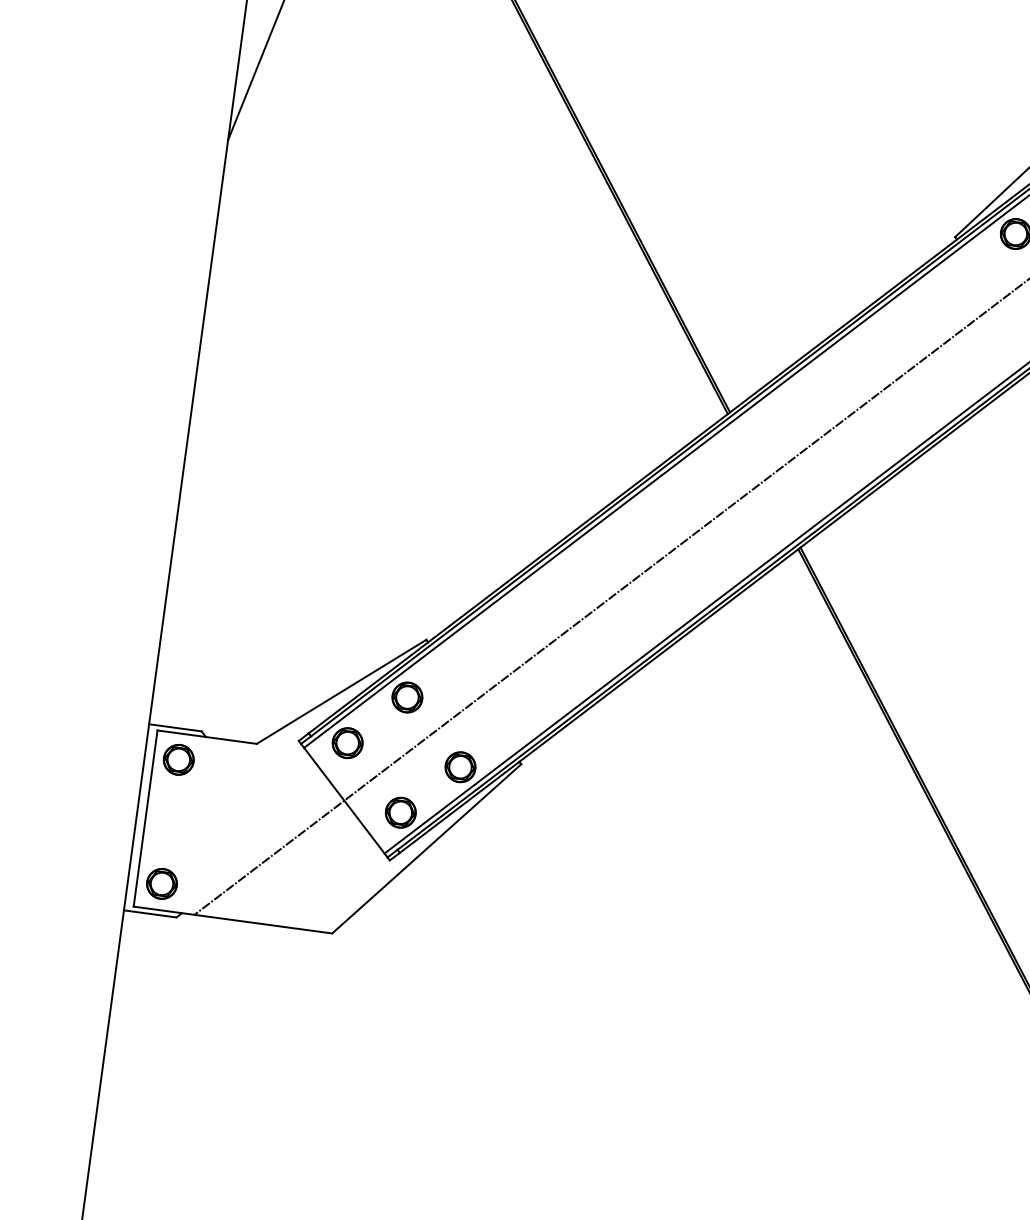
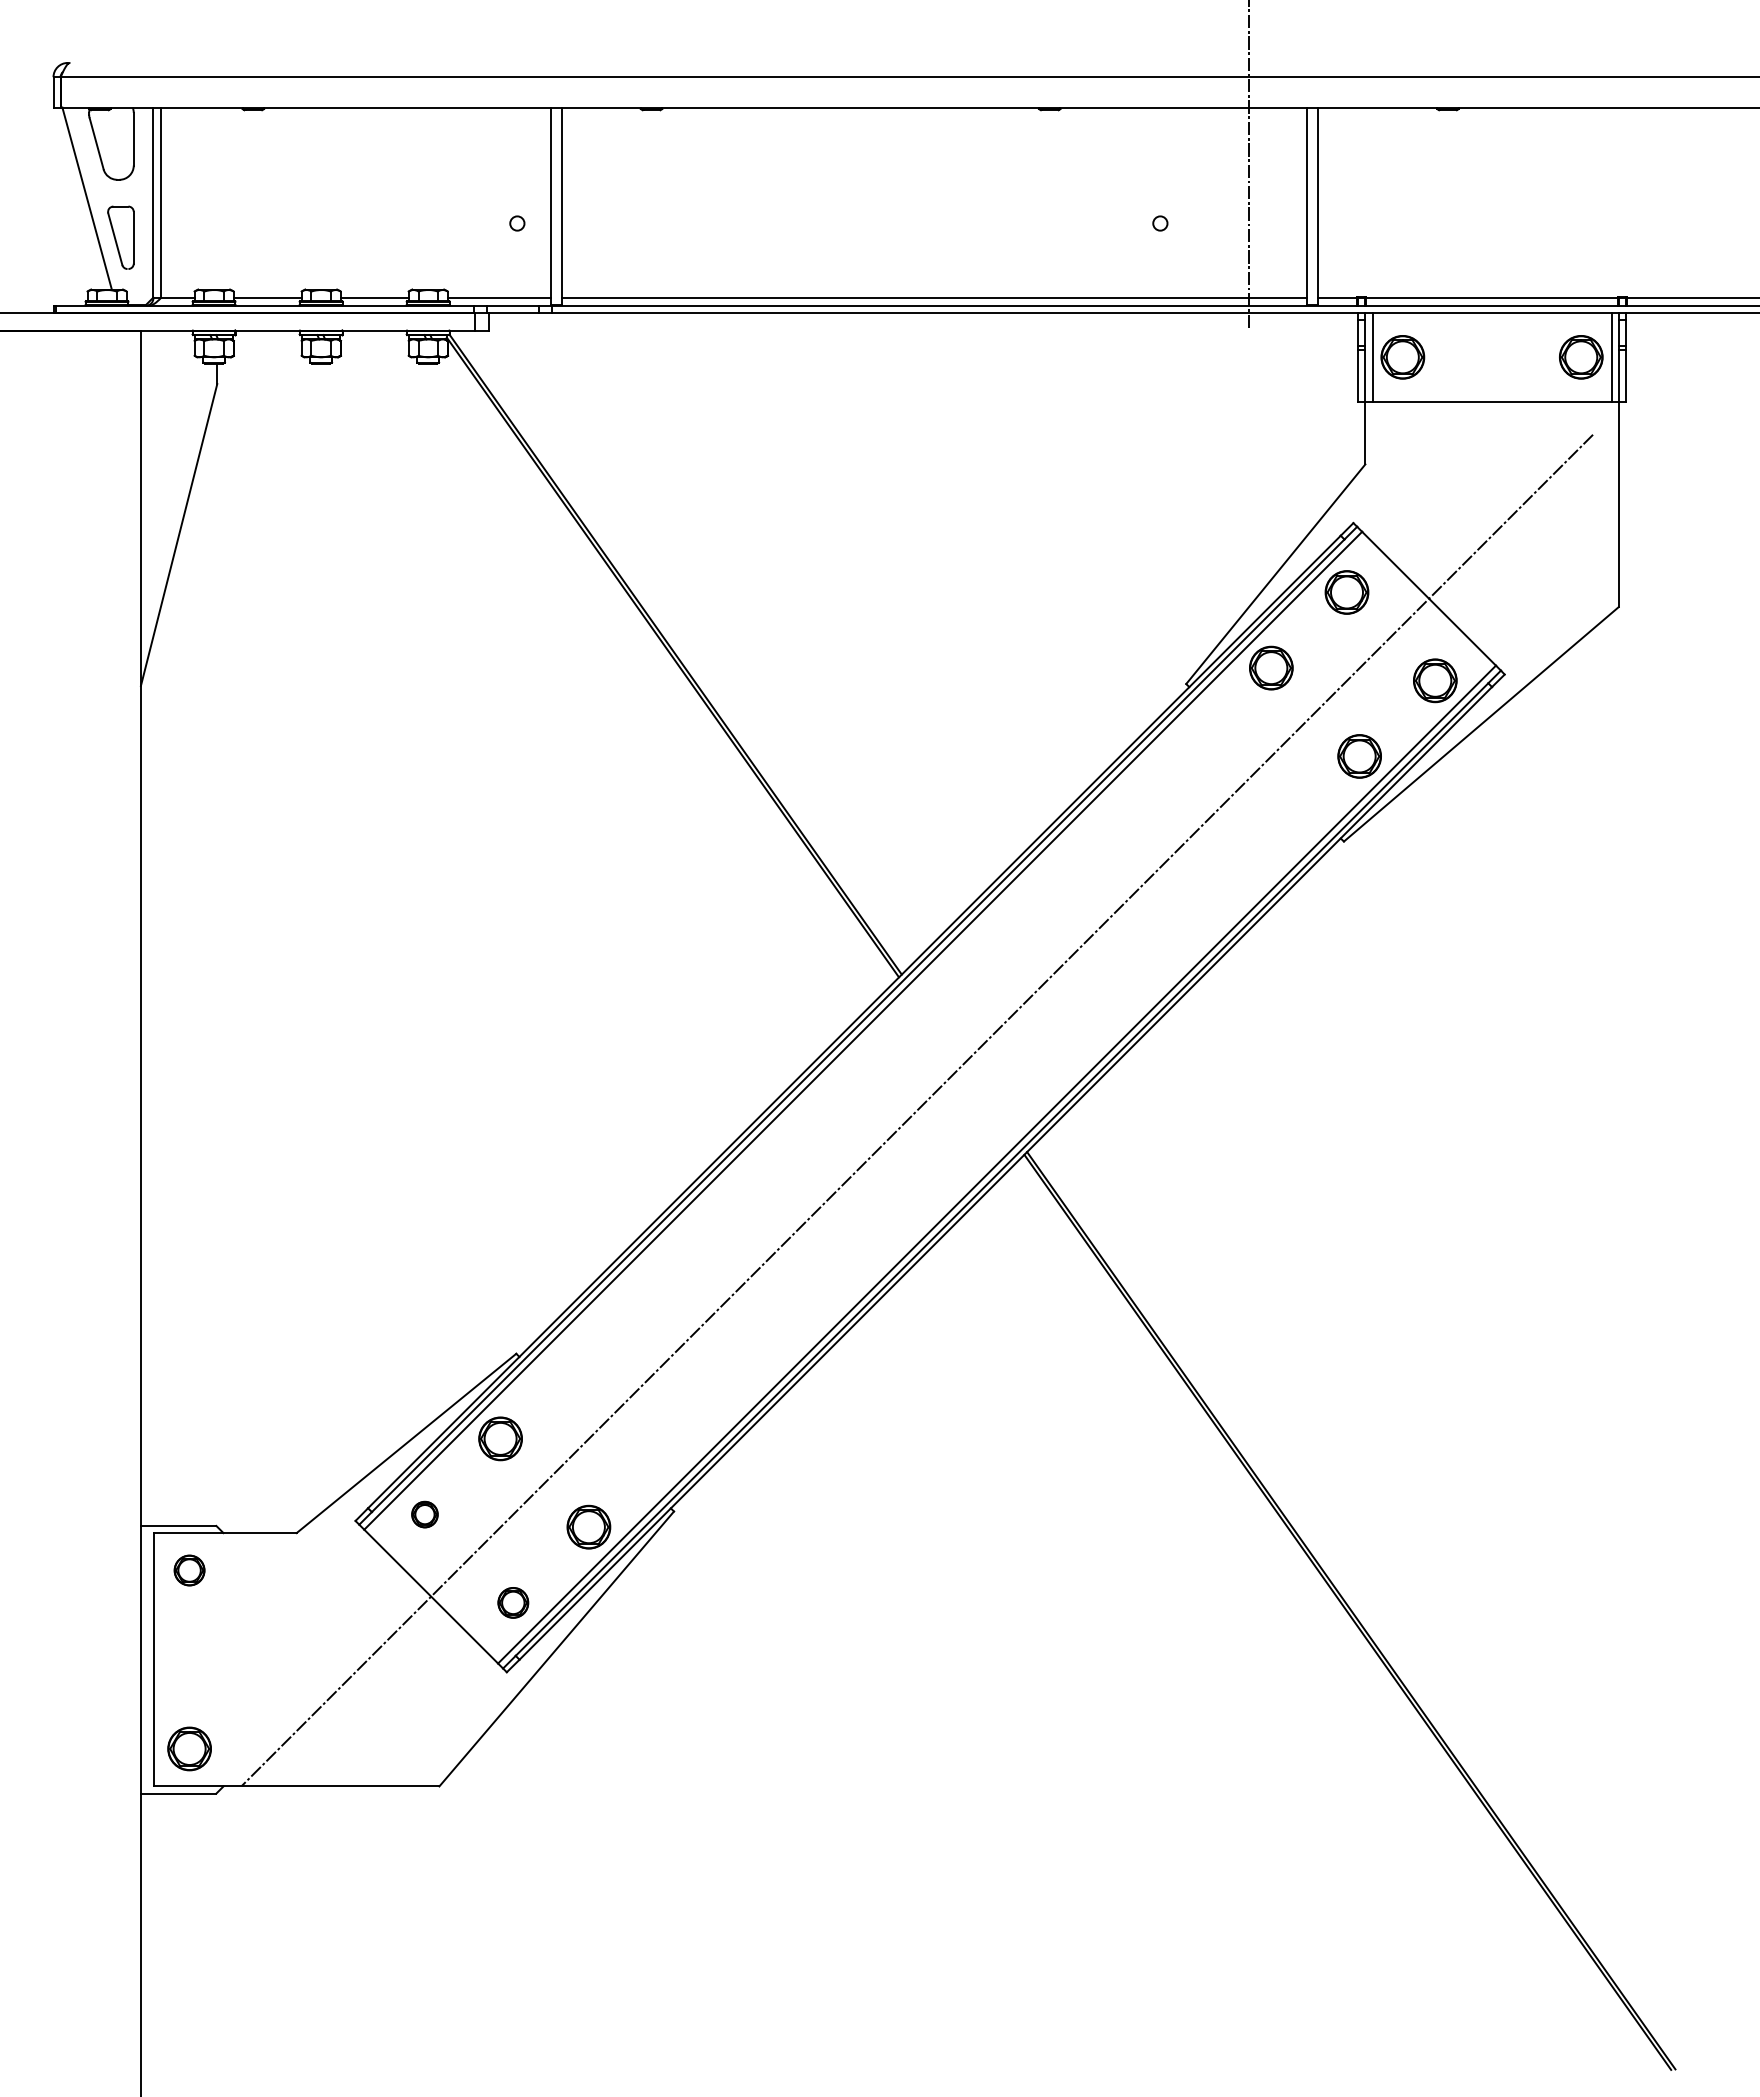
part: (347, 742) -> (424, 1514), size x0.6
part: (178, 759) -> (189, 1570), size x0.7
part: (401, 812) -> (513, 1602), size x0.7

